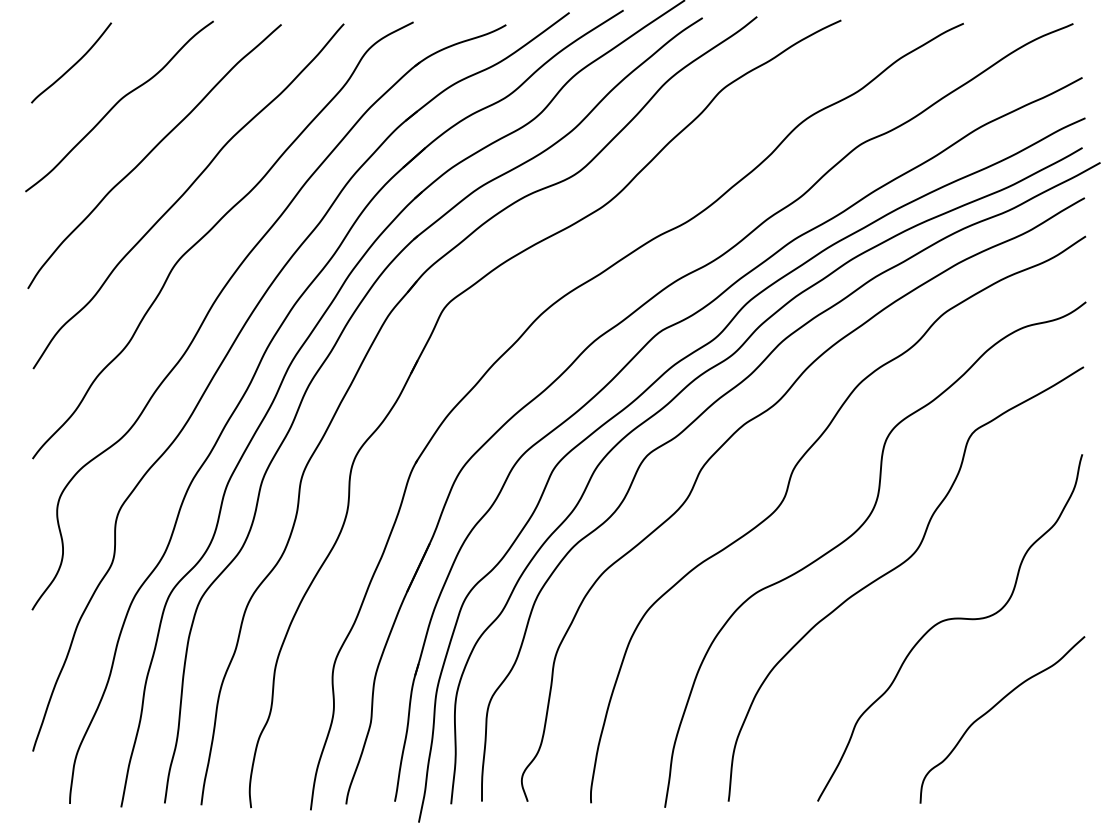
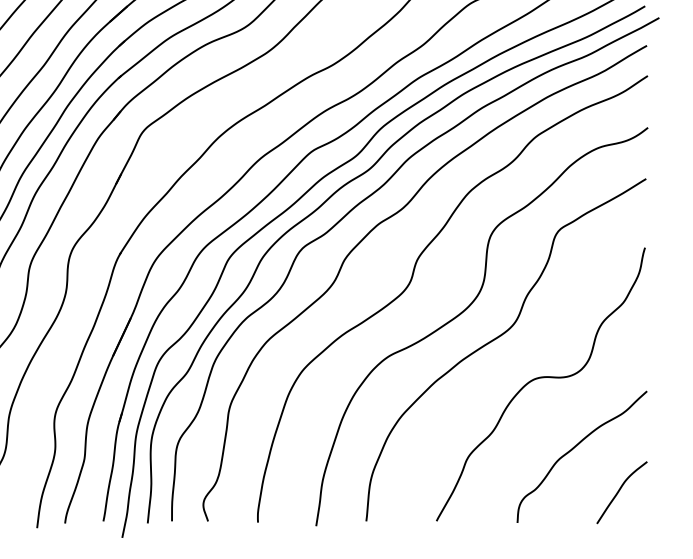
curve: (1050, 762) -> (619, 490), added

